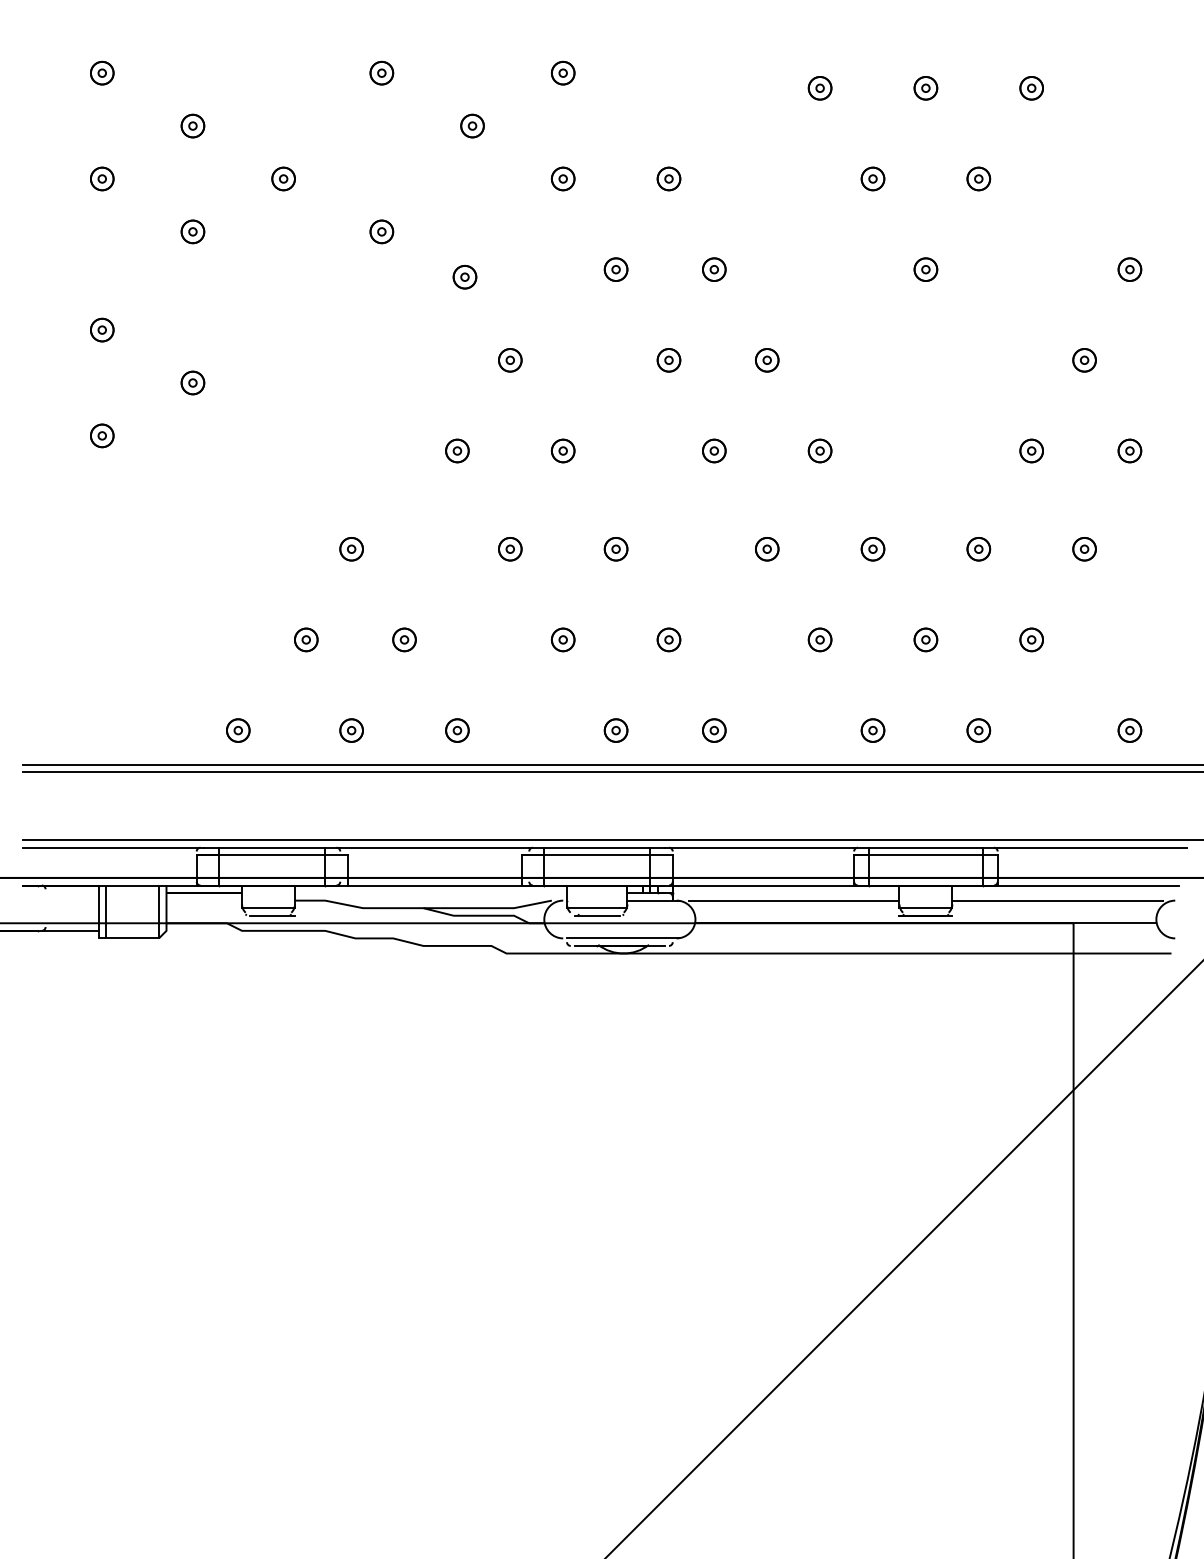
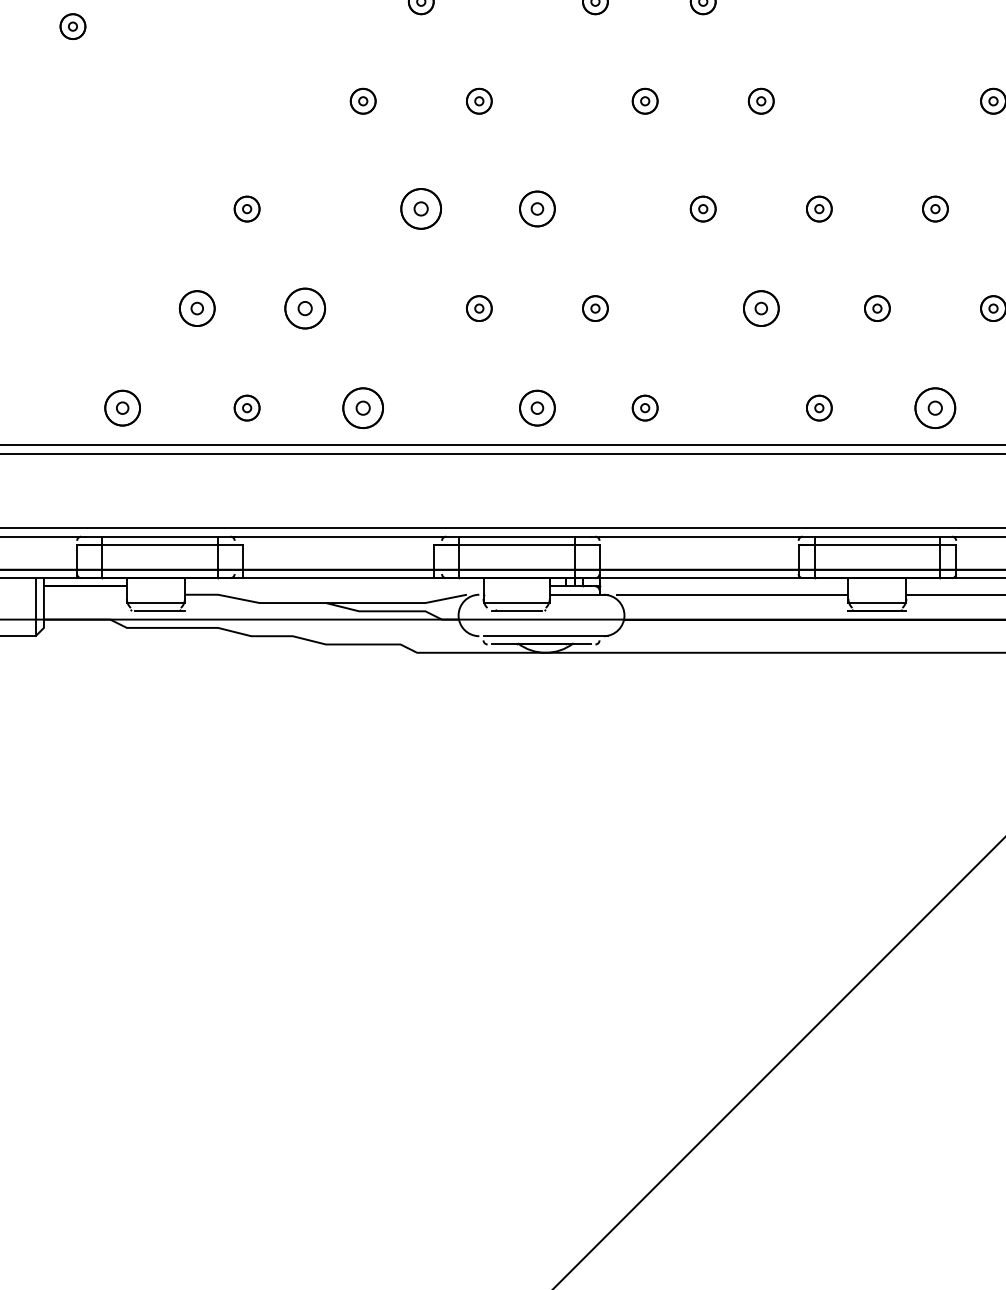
part: (510, 549) -> (421, 209), size x1.6
part: (615, 549) -> (536, 209), size x1.4
part: (306, 639) -> (197, 308), size x1.4
part: (404, 639) -> (305, 308), size x1.6
part: (819, 639) -> (760, 308), size x1.4
part: (238, 730) -> (122, 408), size x1.4
part: (457, 730) -> (363, 408), size x1.6
part: (615, 730) -> (536, 408), size x1.4
part: (978, 730) -> (935, 408), size x1.6

